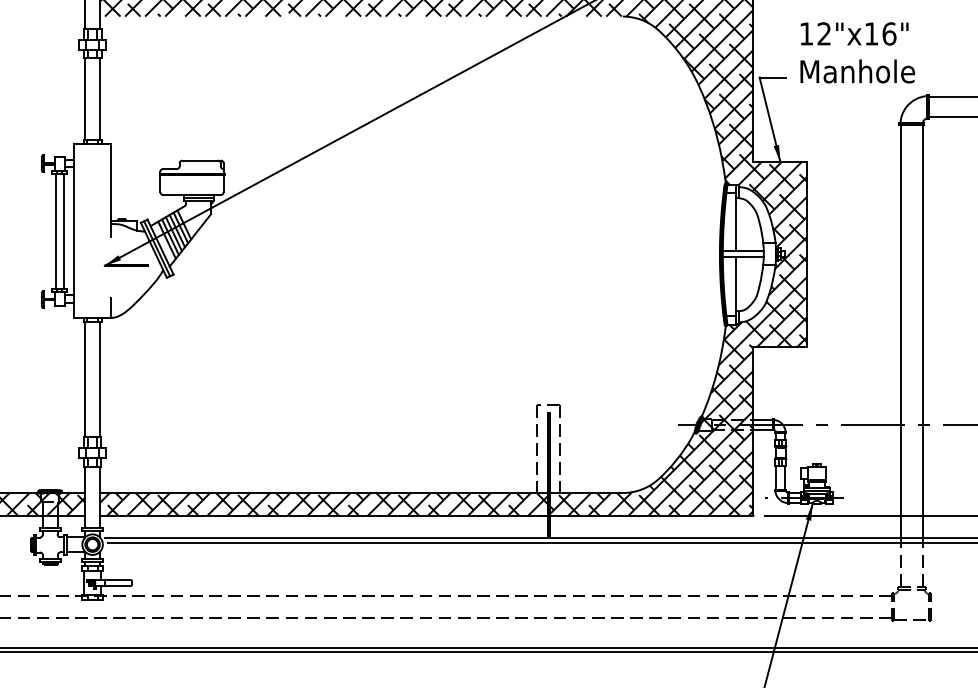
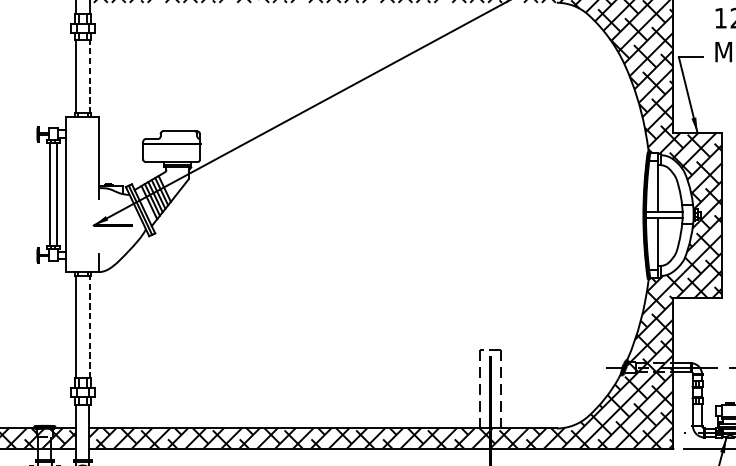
line: (100, 99) -> (89, 76), solid -> dashed
line: (100, 379) -> (89, 327), solid -> dashed

